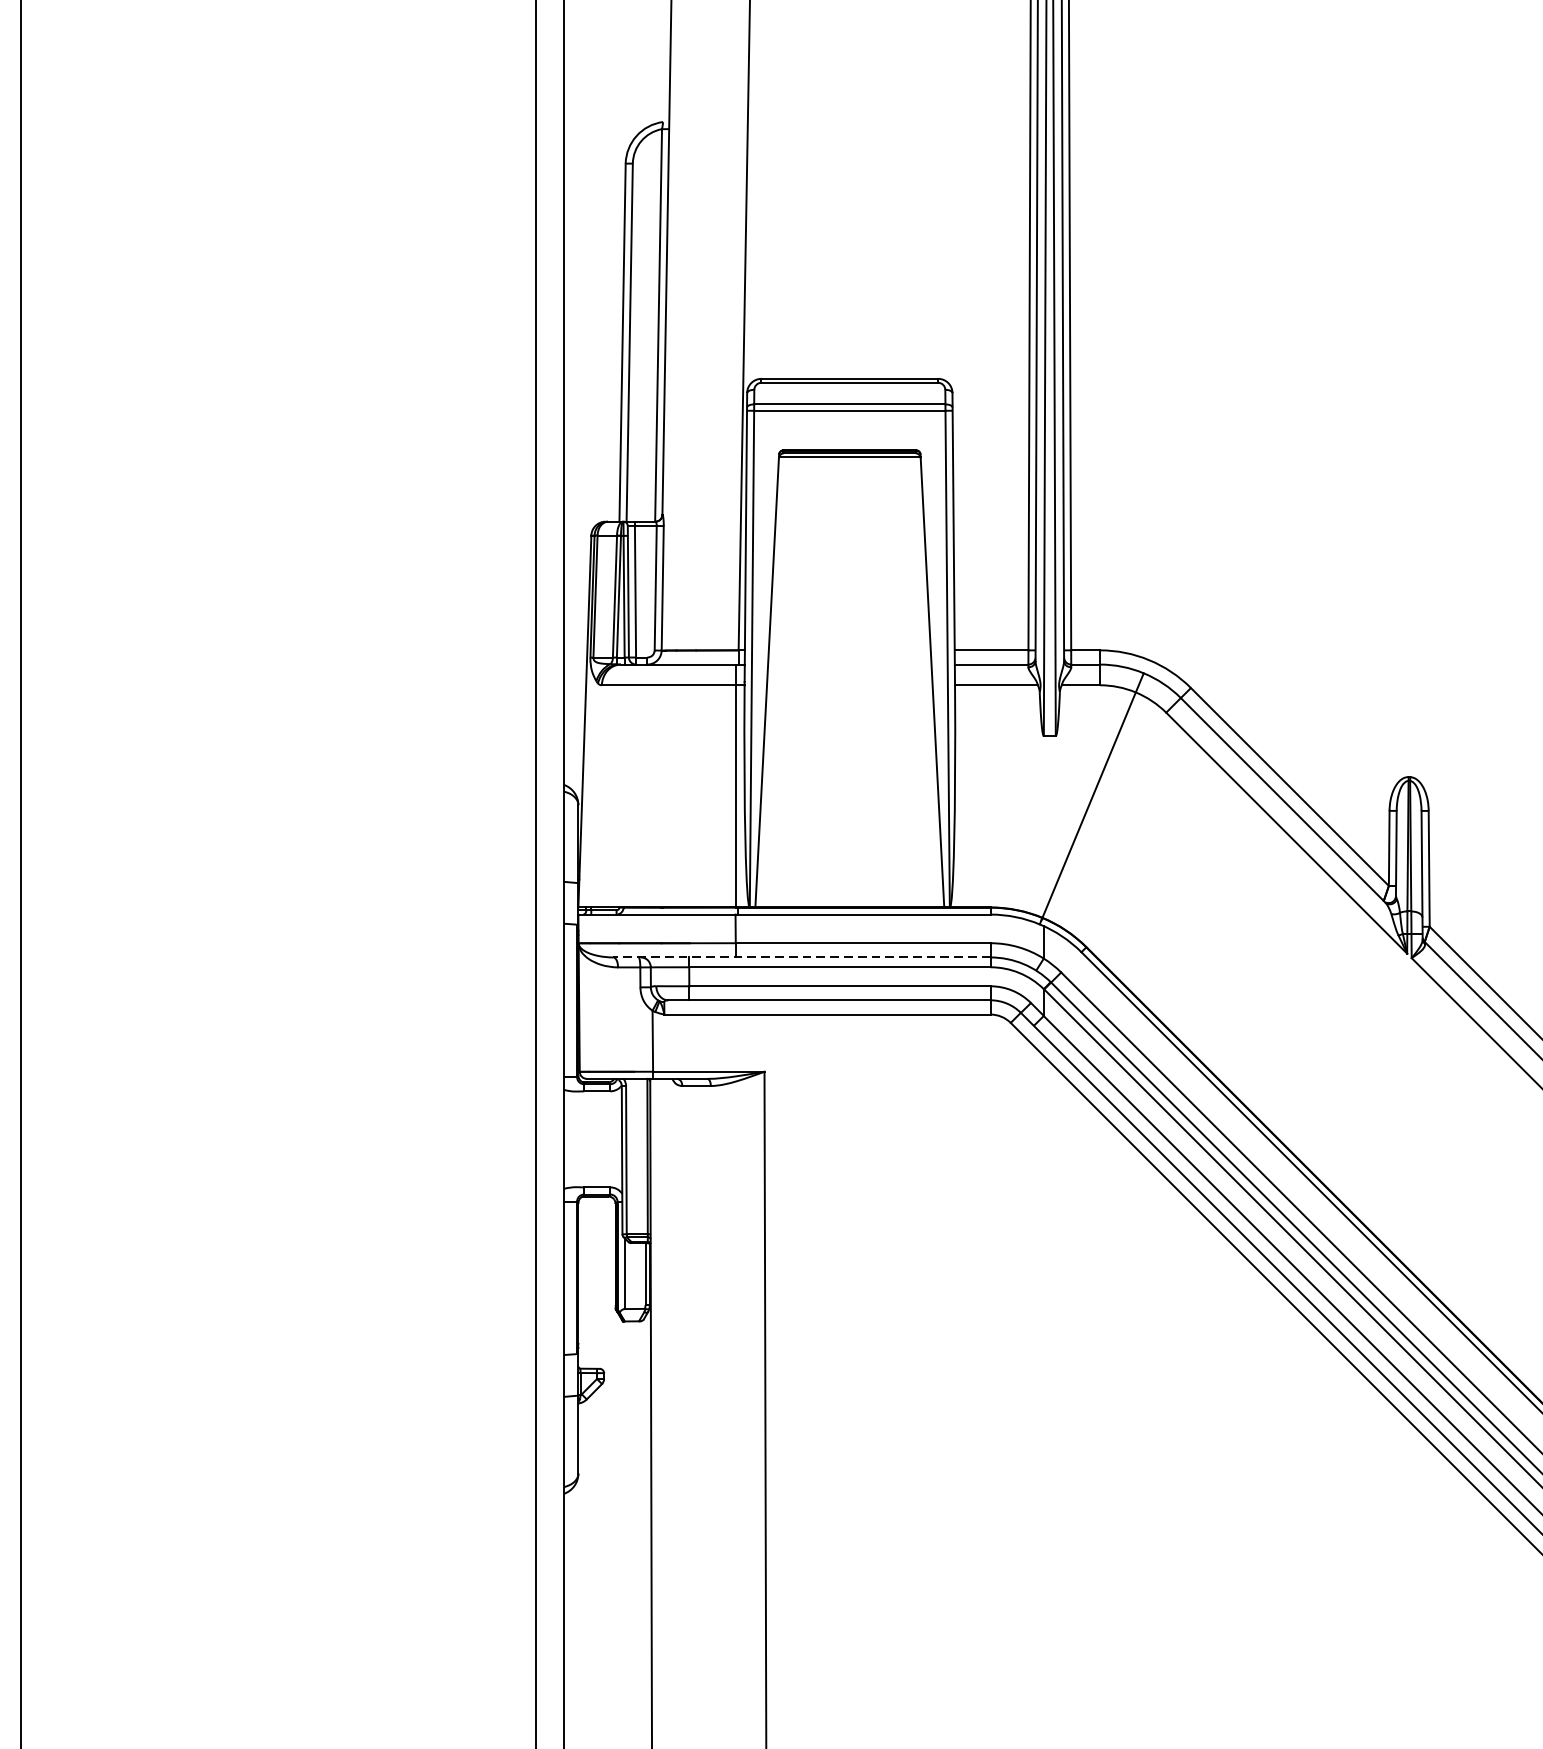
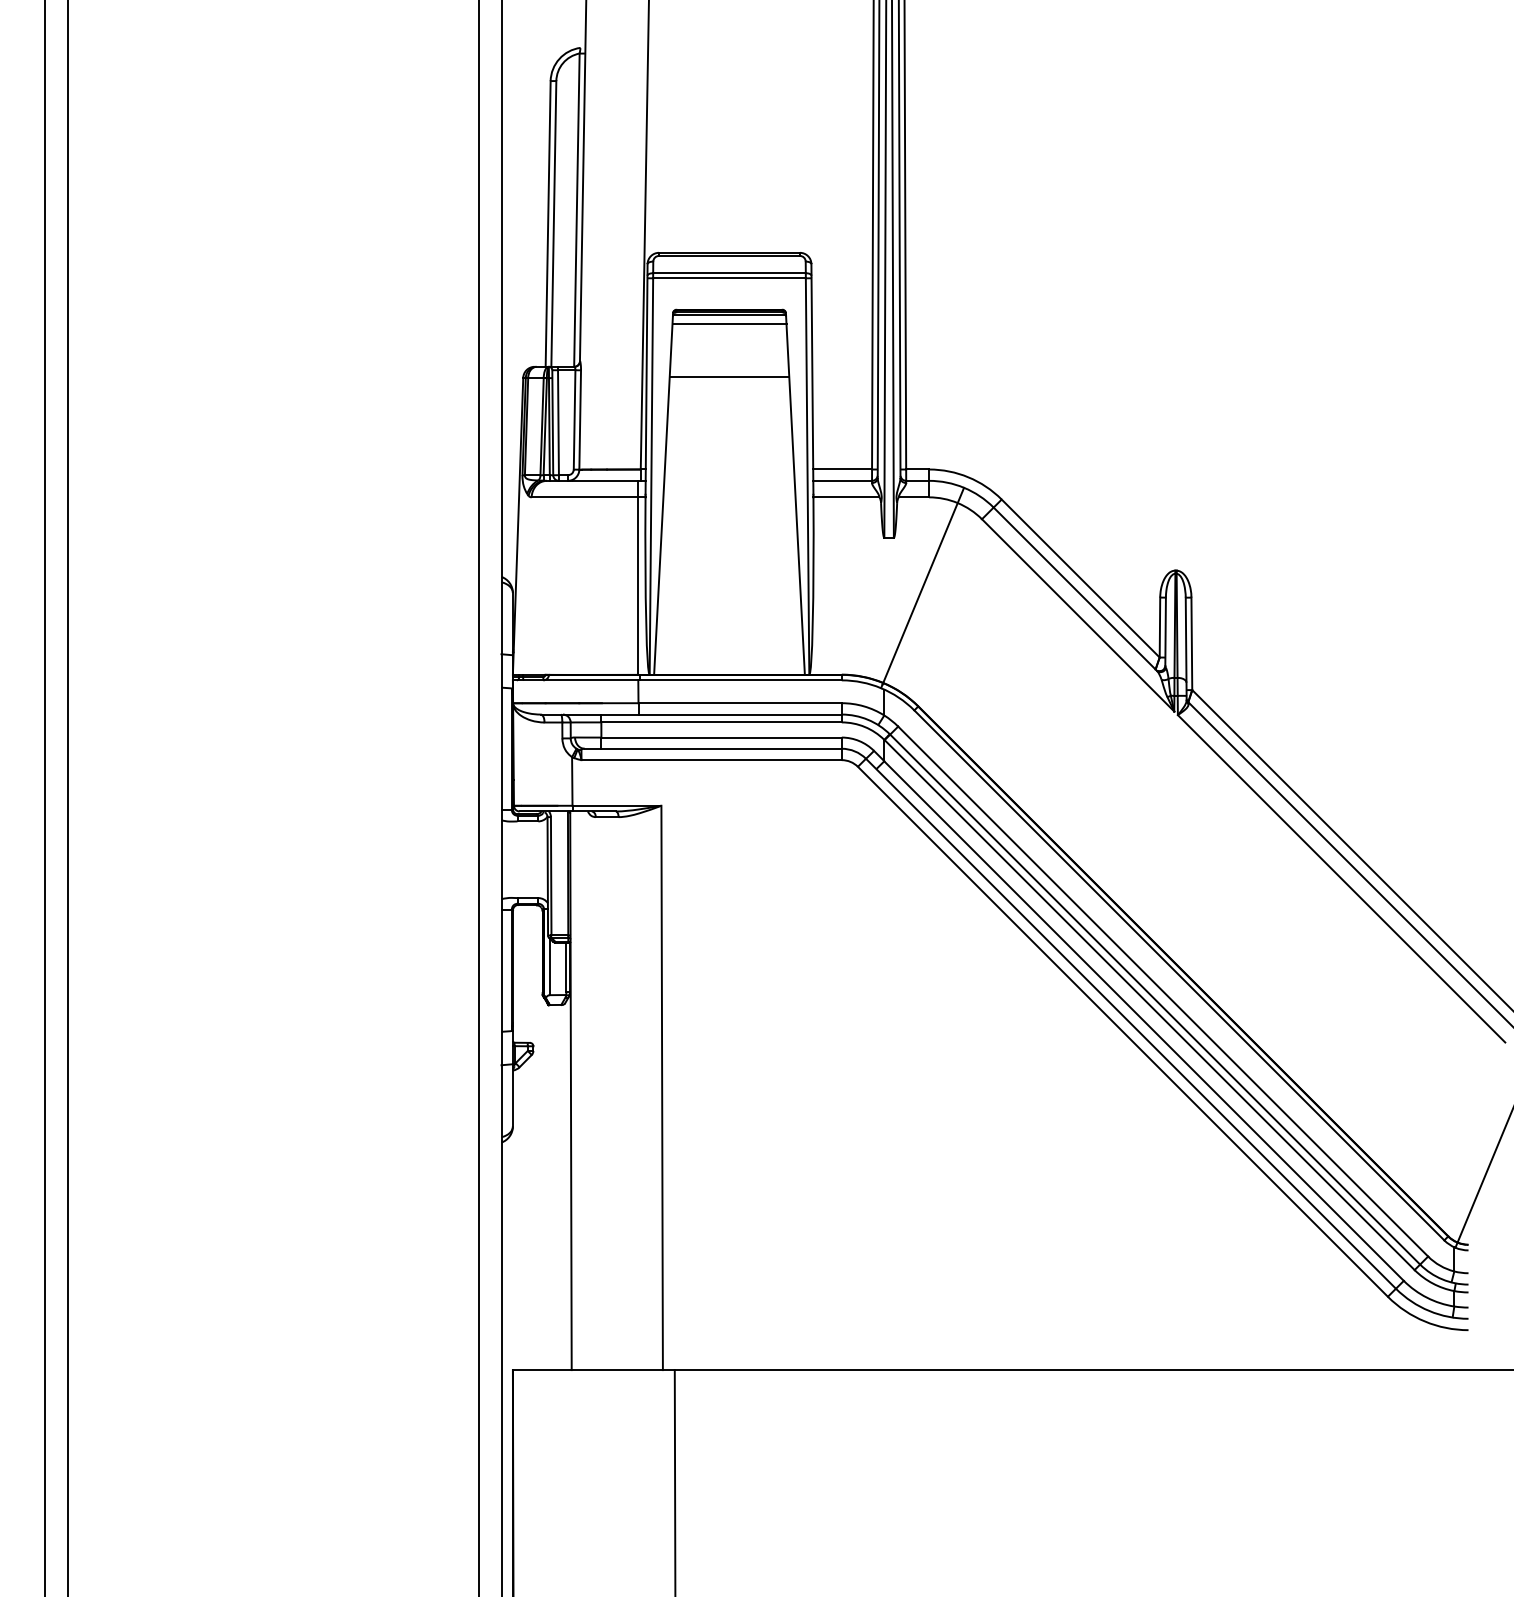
line: (849, 468) -> (729, 324), added
line: (849, 535) -> (729, 377), added
line: (800, 957) -> (690, 714), dashed -> solid

